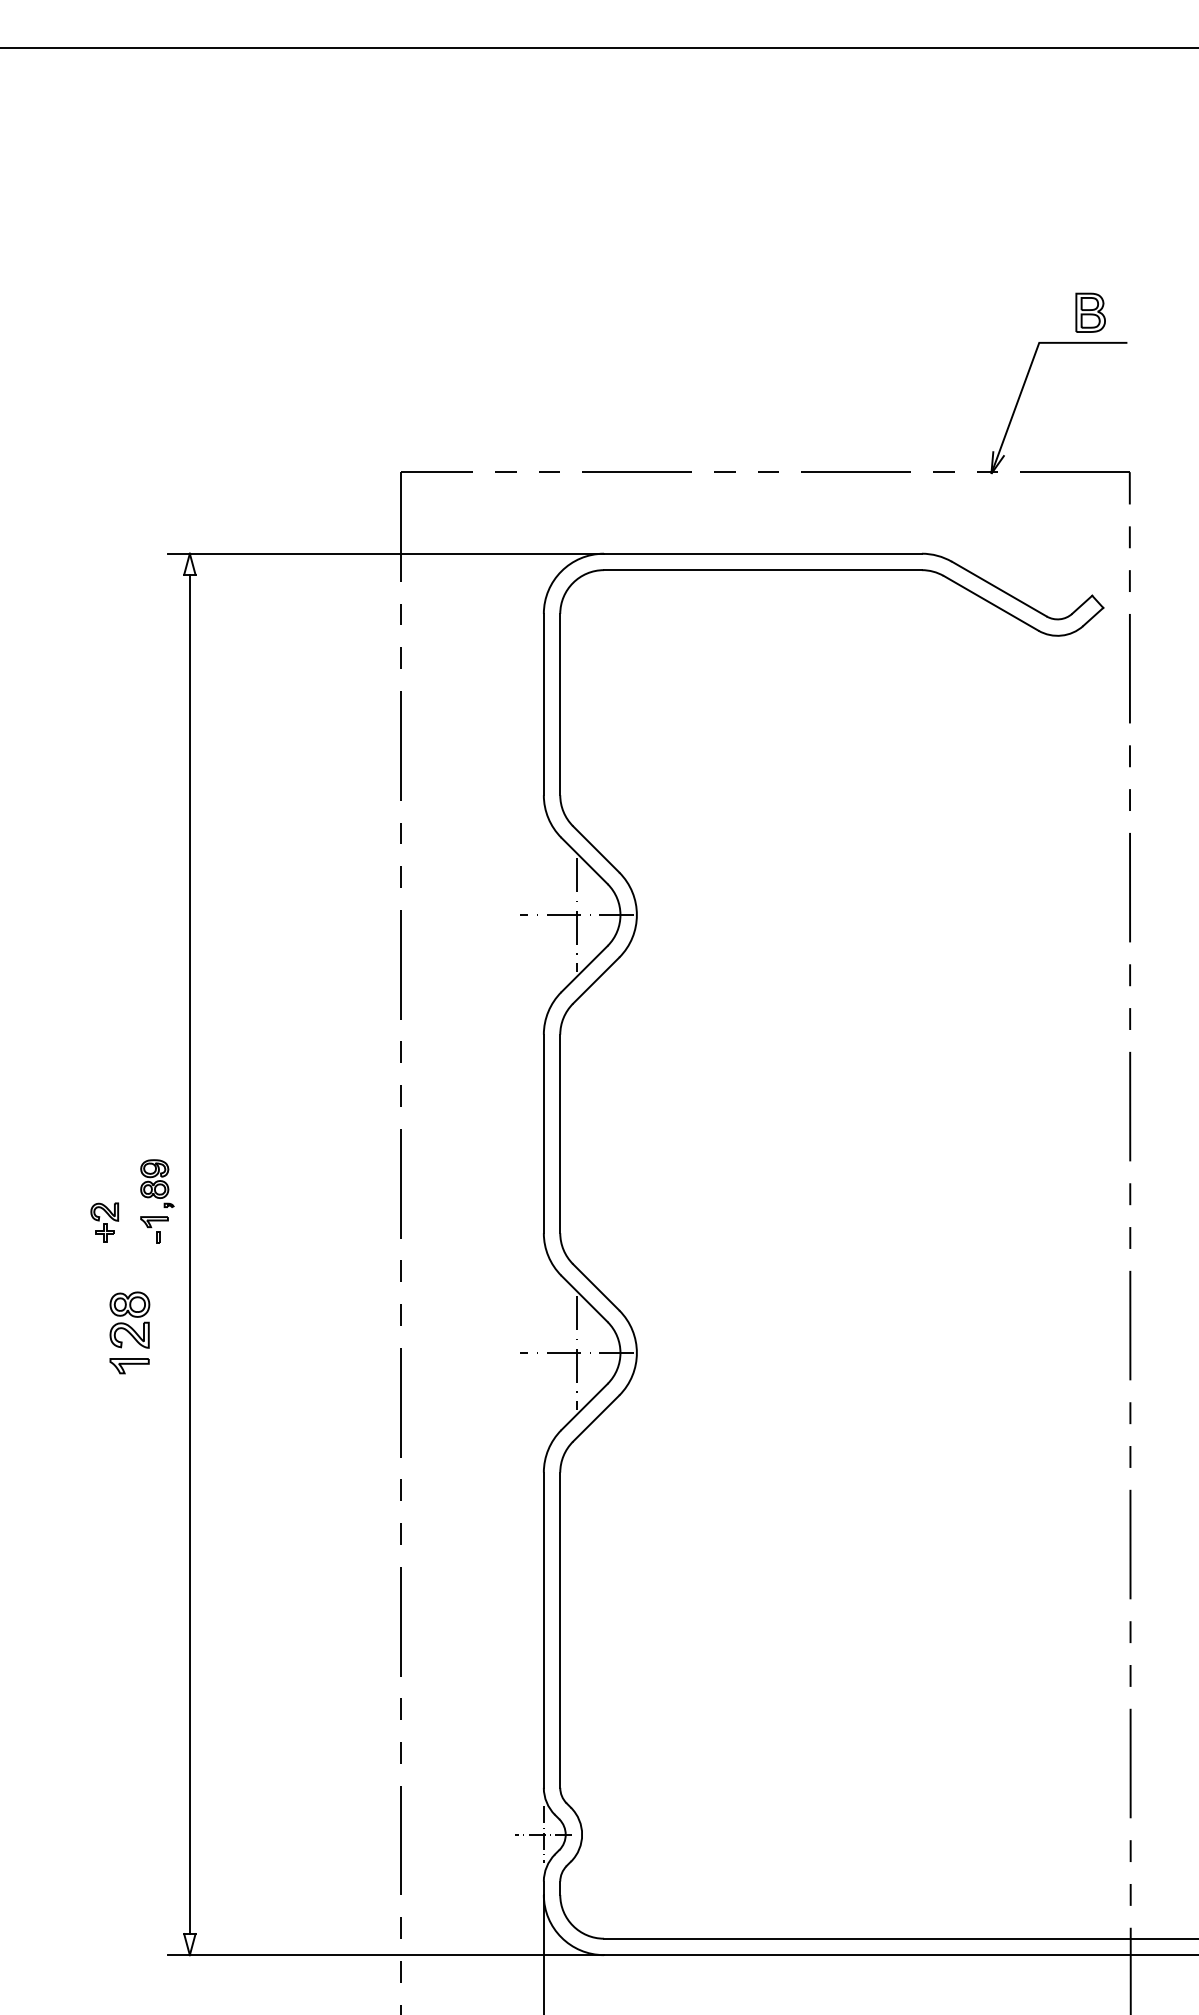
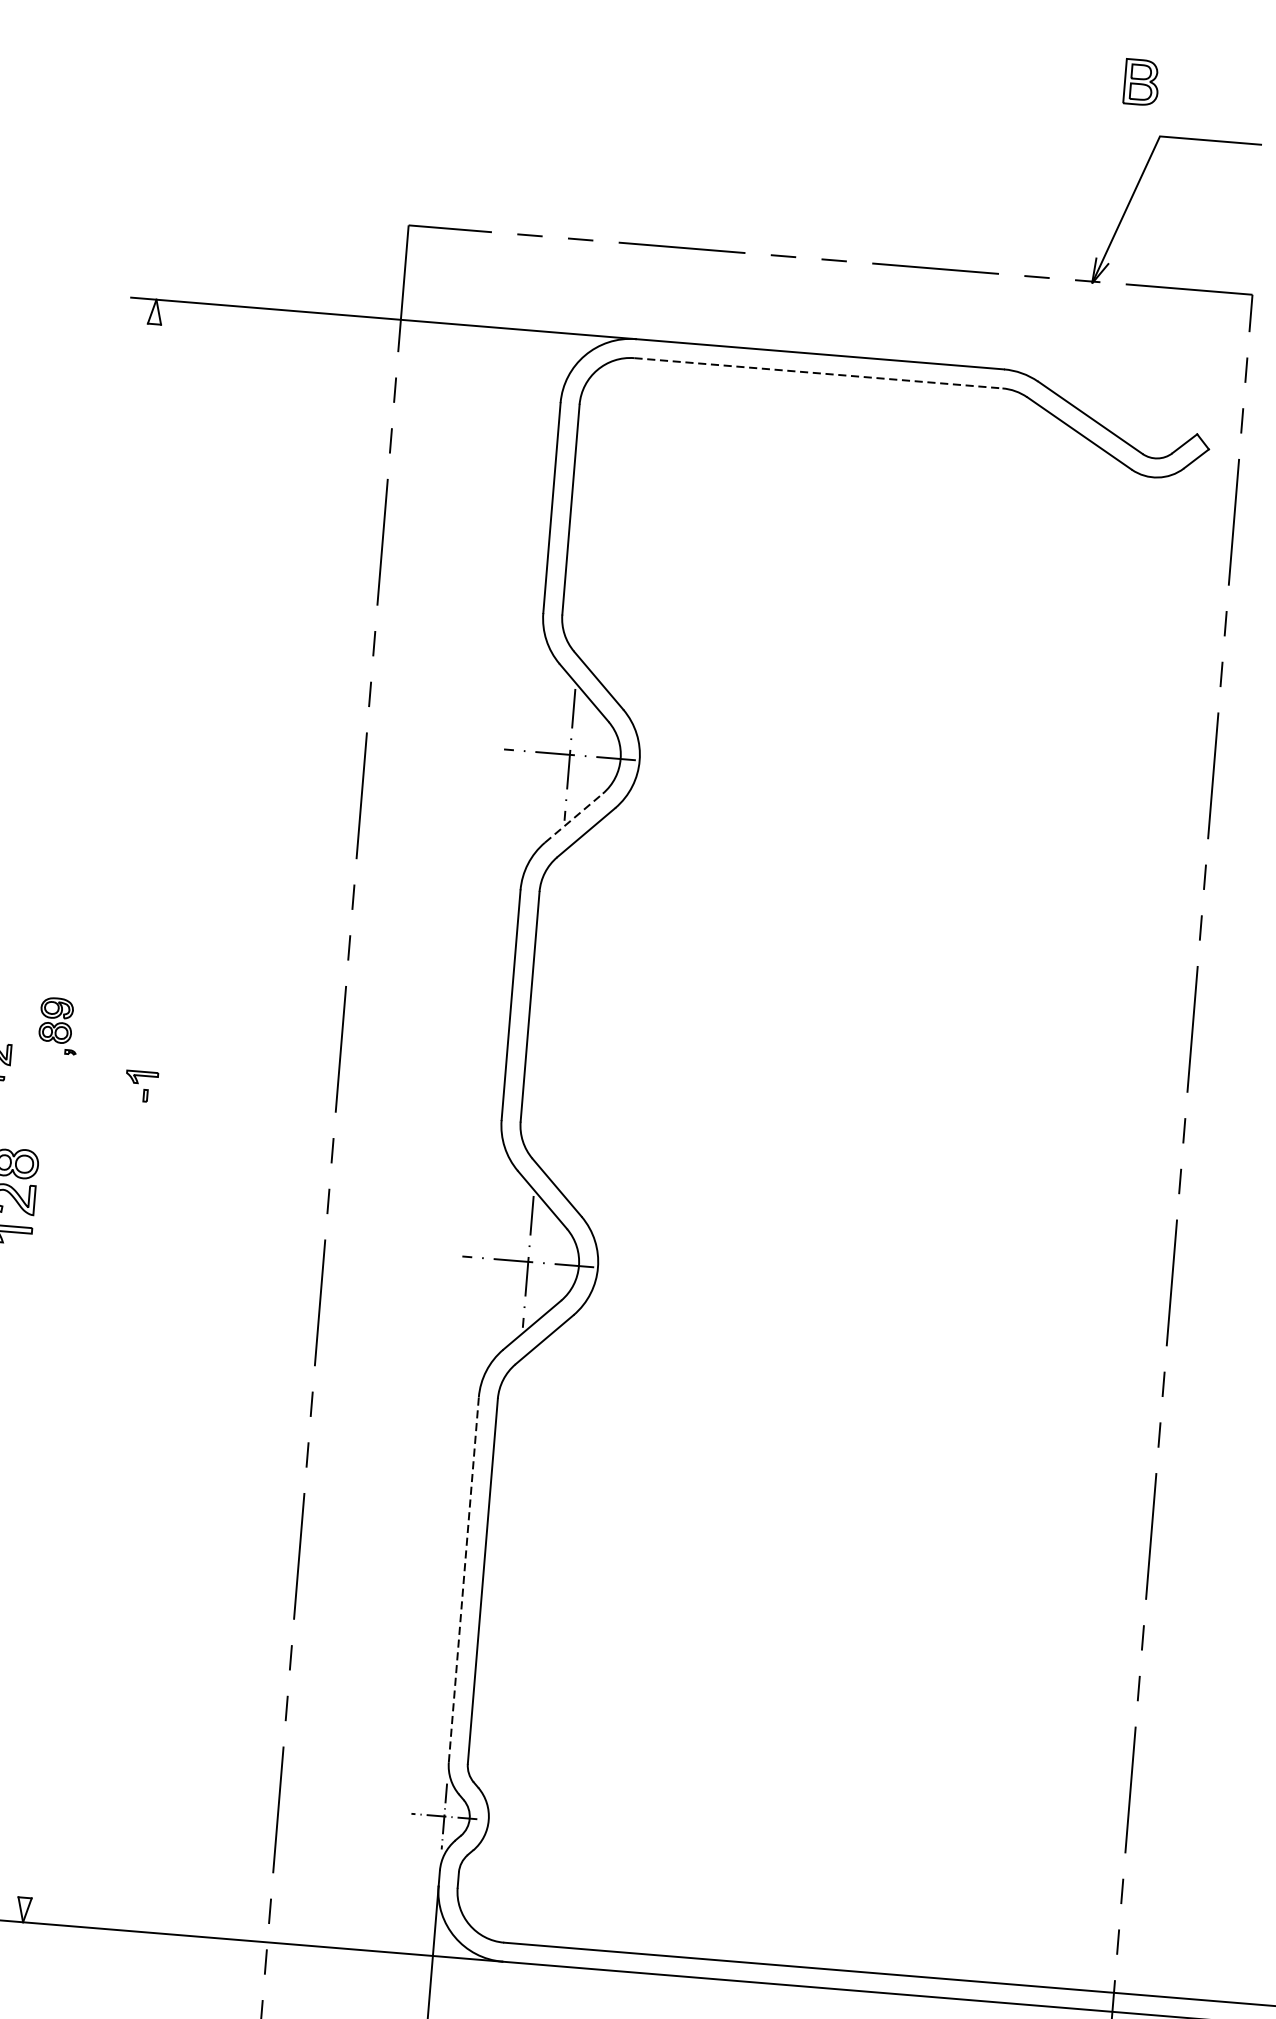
part: (1090, 312) -> (1141, 82), moved
line: (762, 570) -> (817, 373), solid -> dashed
line: (584, 969) -> (573, 818), solid -> dashed
part: (154, 1229) -> (141, 1086), moved
line: (189, 1254) -> (89, 1111), removed
line: (543, 1630) -> (463, 1580), solid -> dashed

